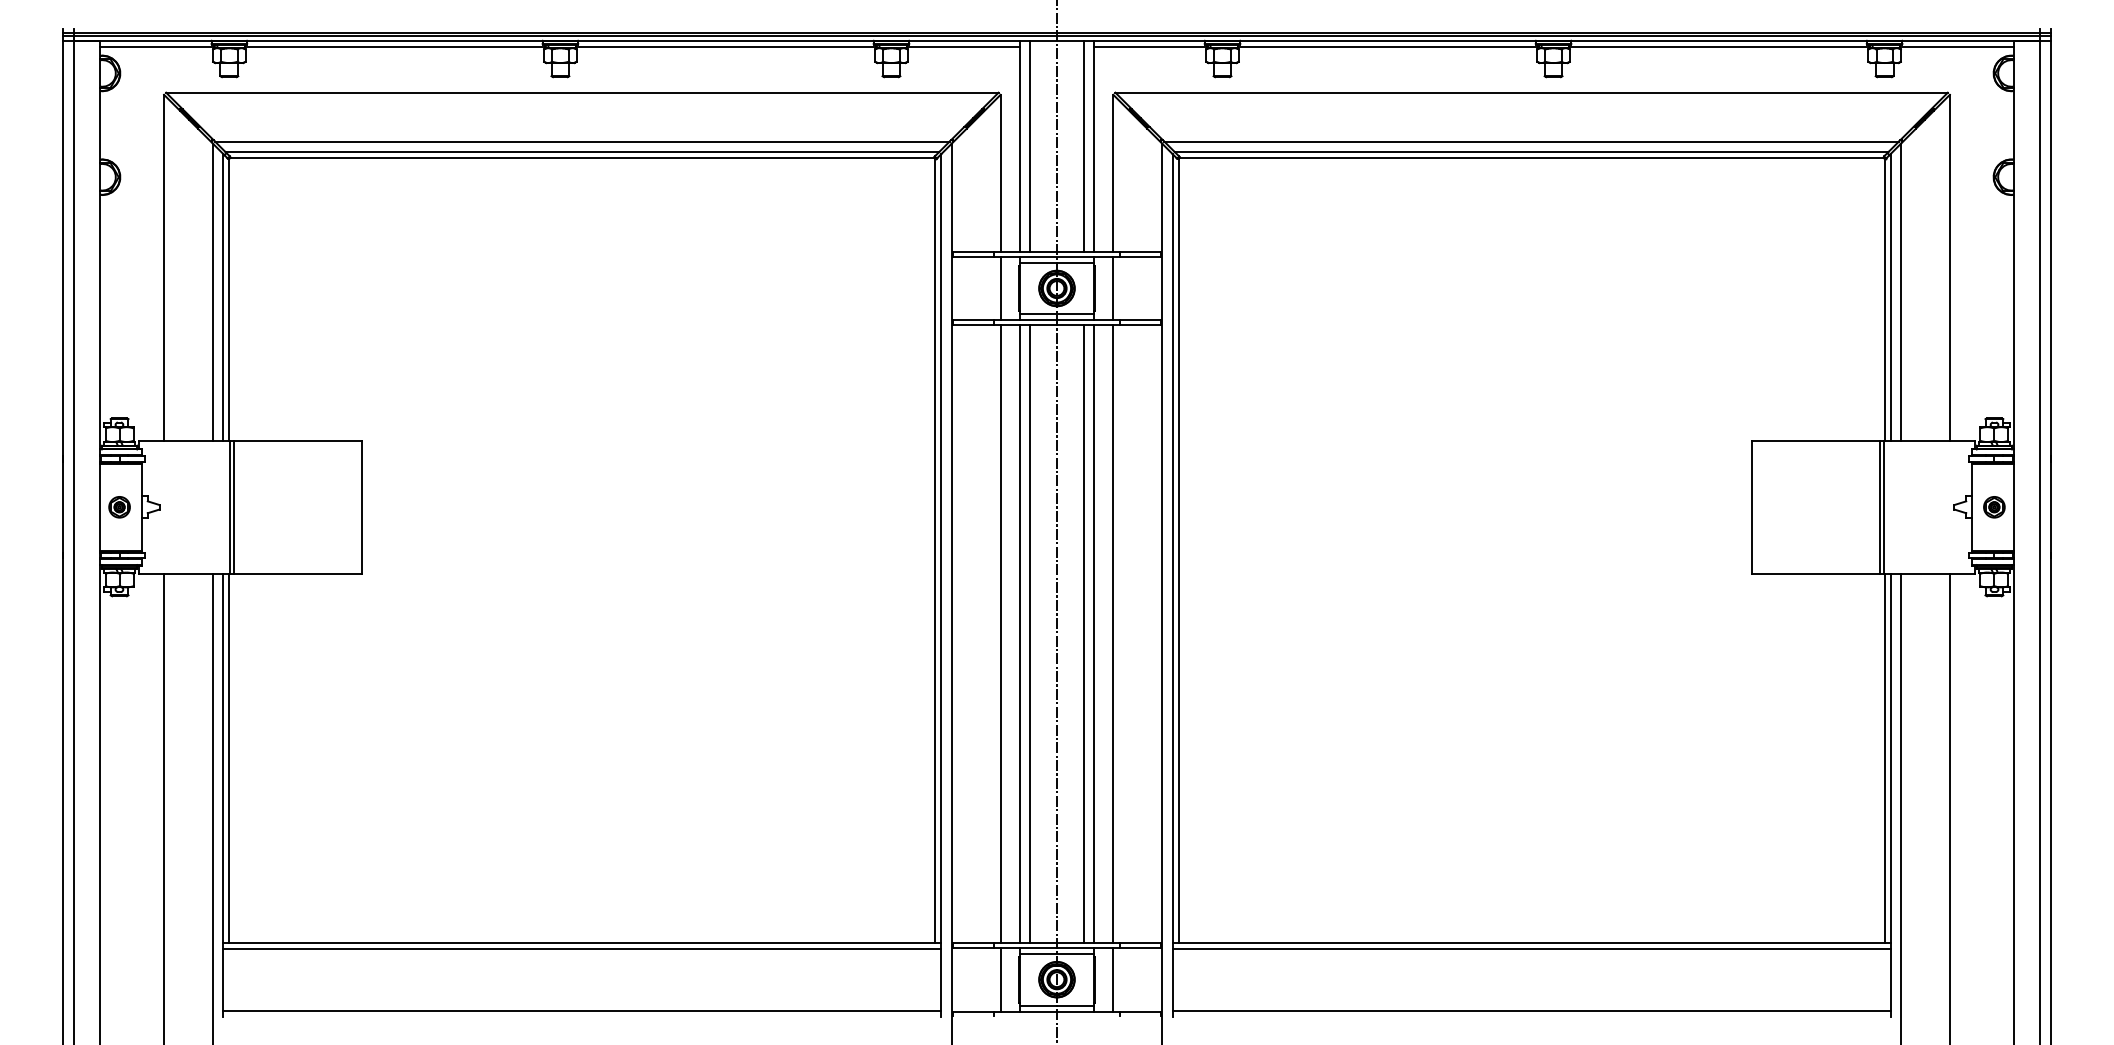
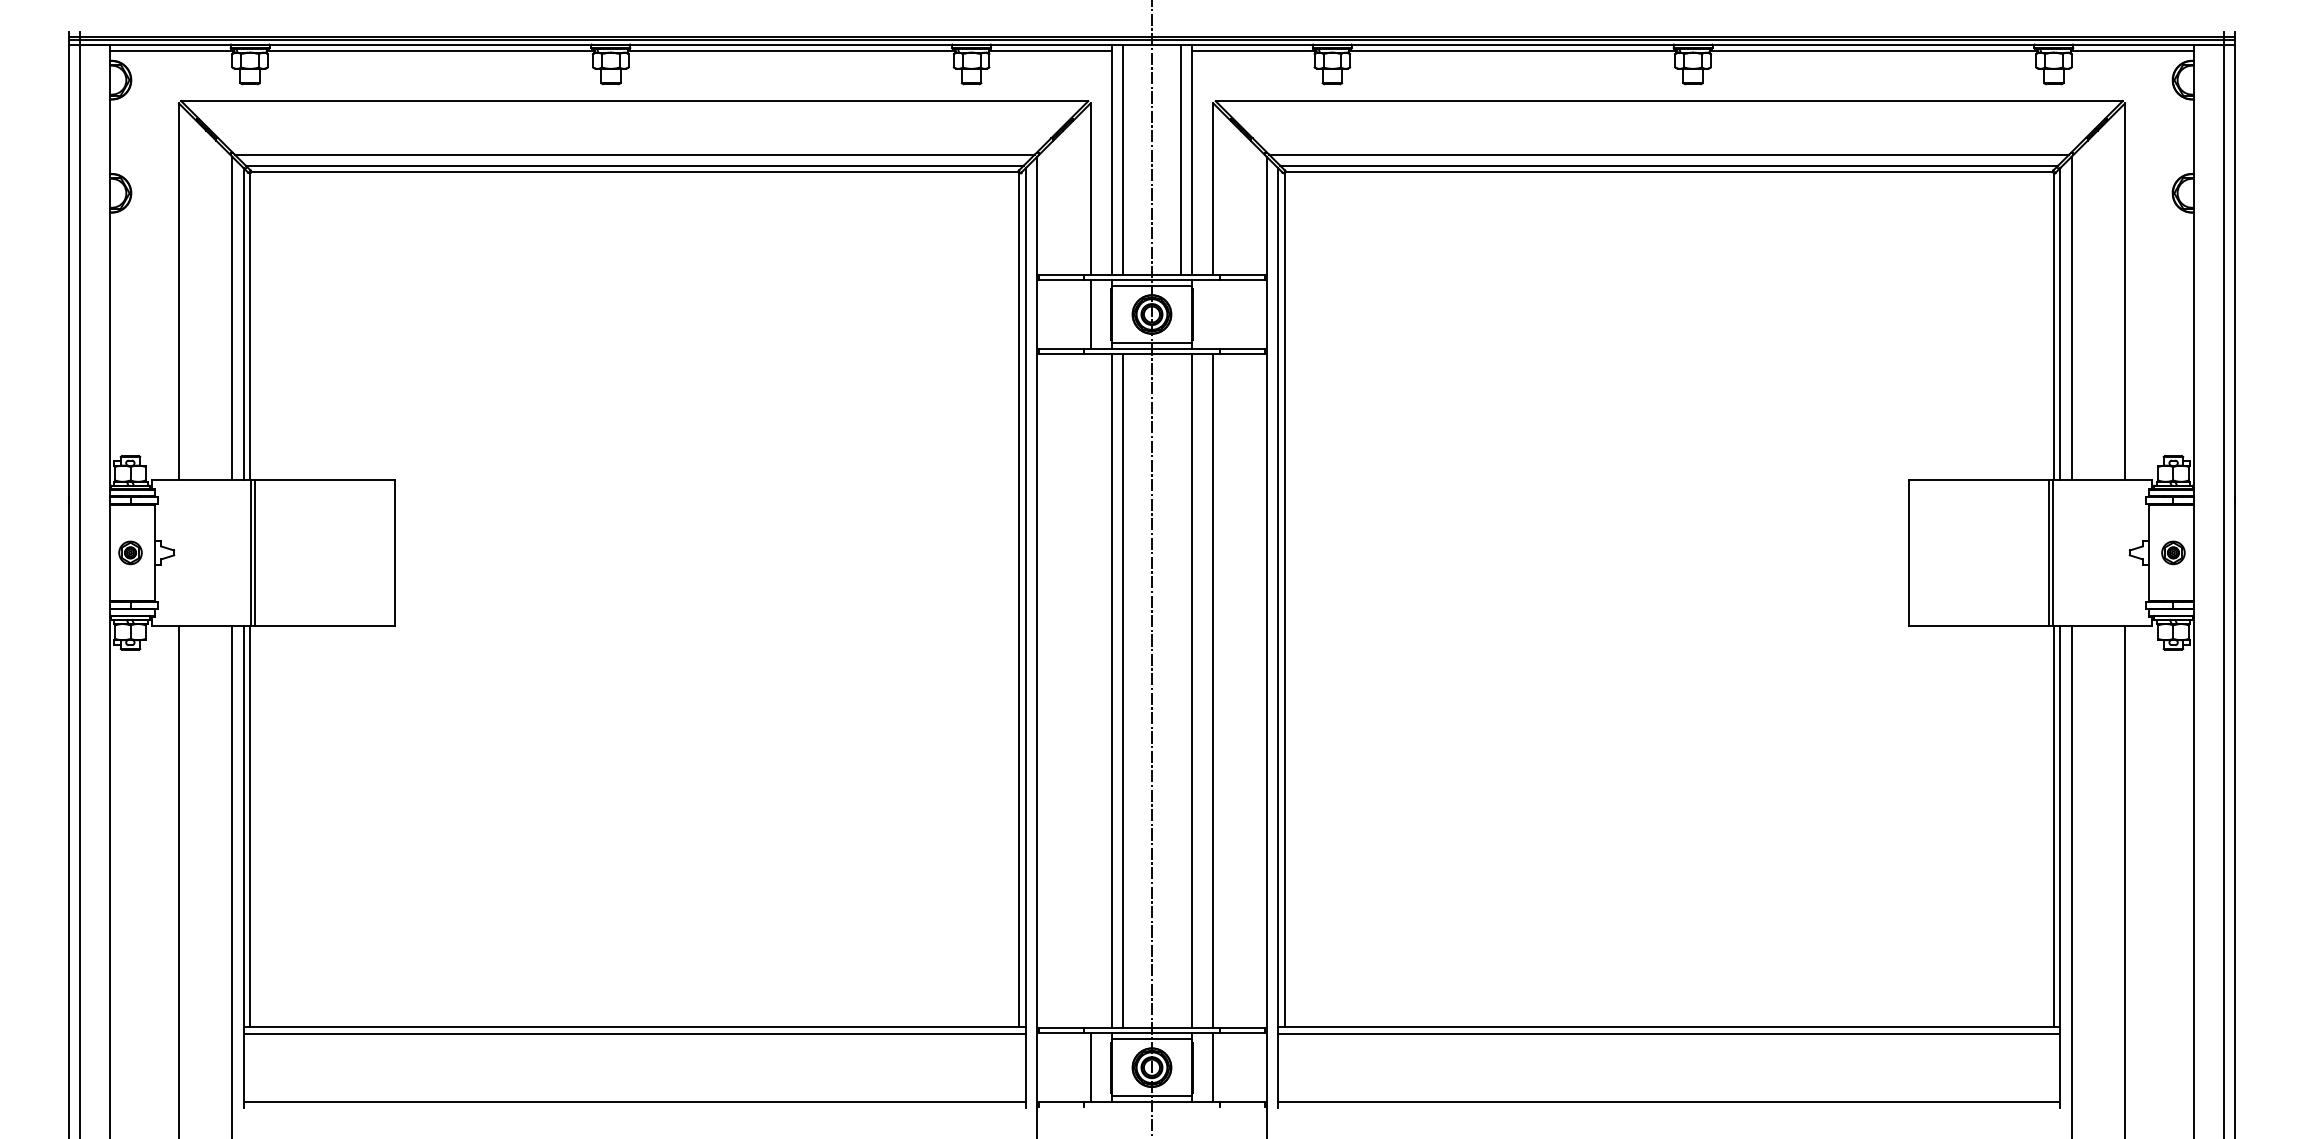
line: (1113, 288) -> (1213, 314), removed
line: (1000, 634) -> (1090, 691), removed
line: (1084, 634) -> (1181, 691), removed

